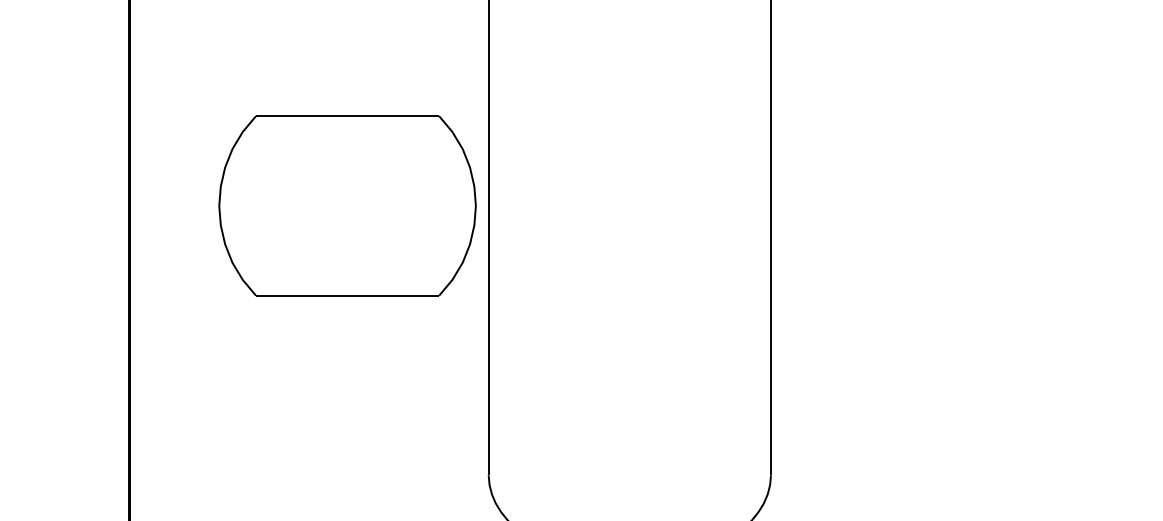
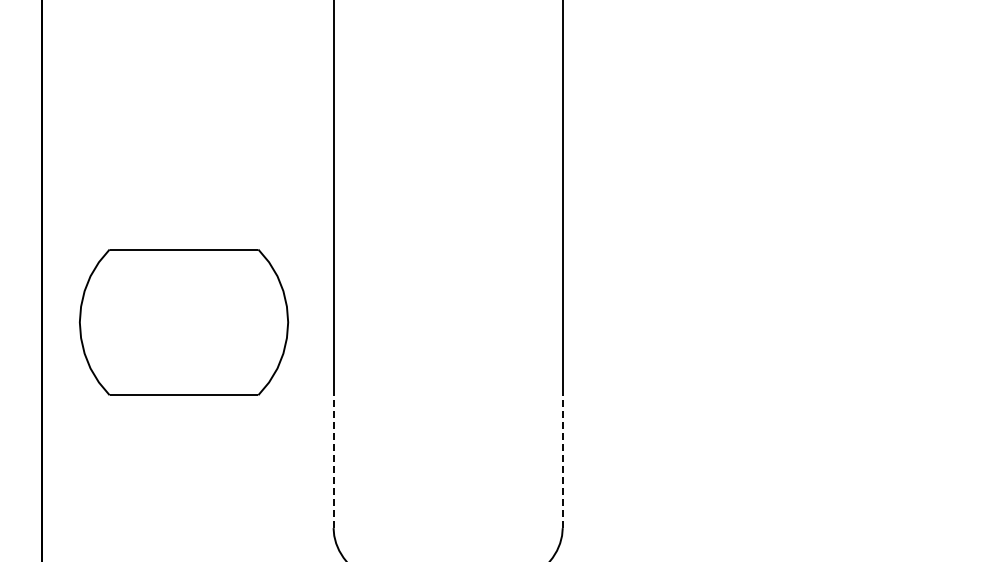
part: (348, 206) -> (184, 322), moved
line: (488, 392) -> (333, 460), solid -> dashed
line: (770, 392) -> (562, 460), solid -> dashed

